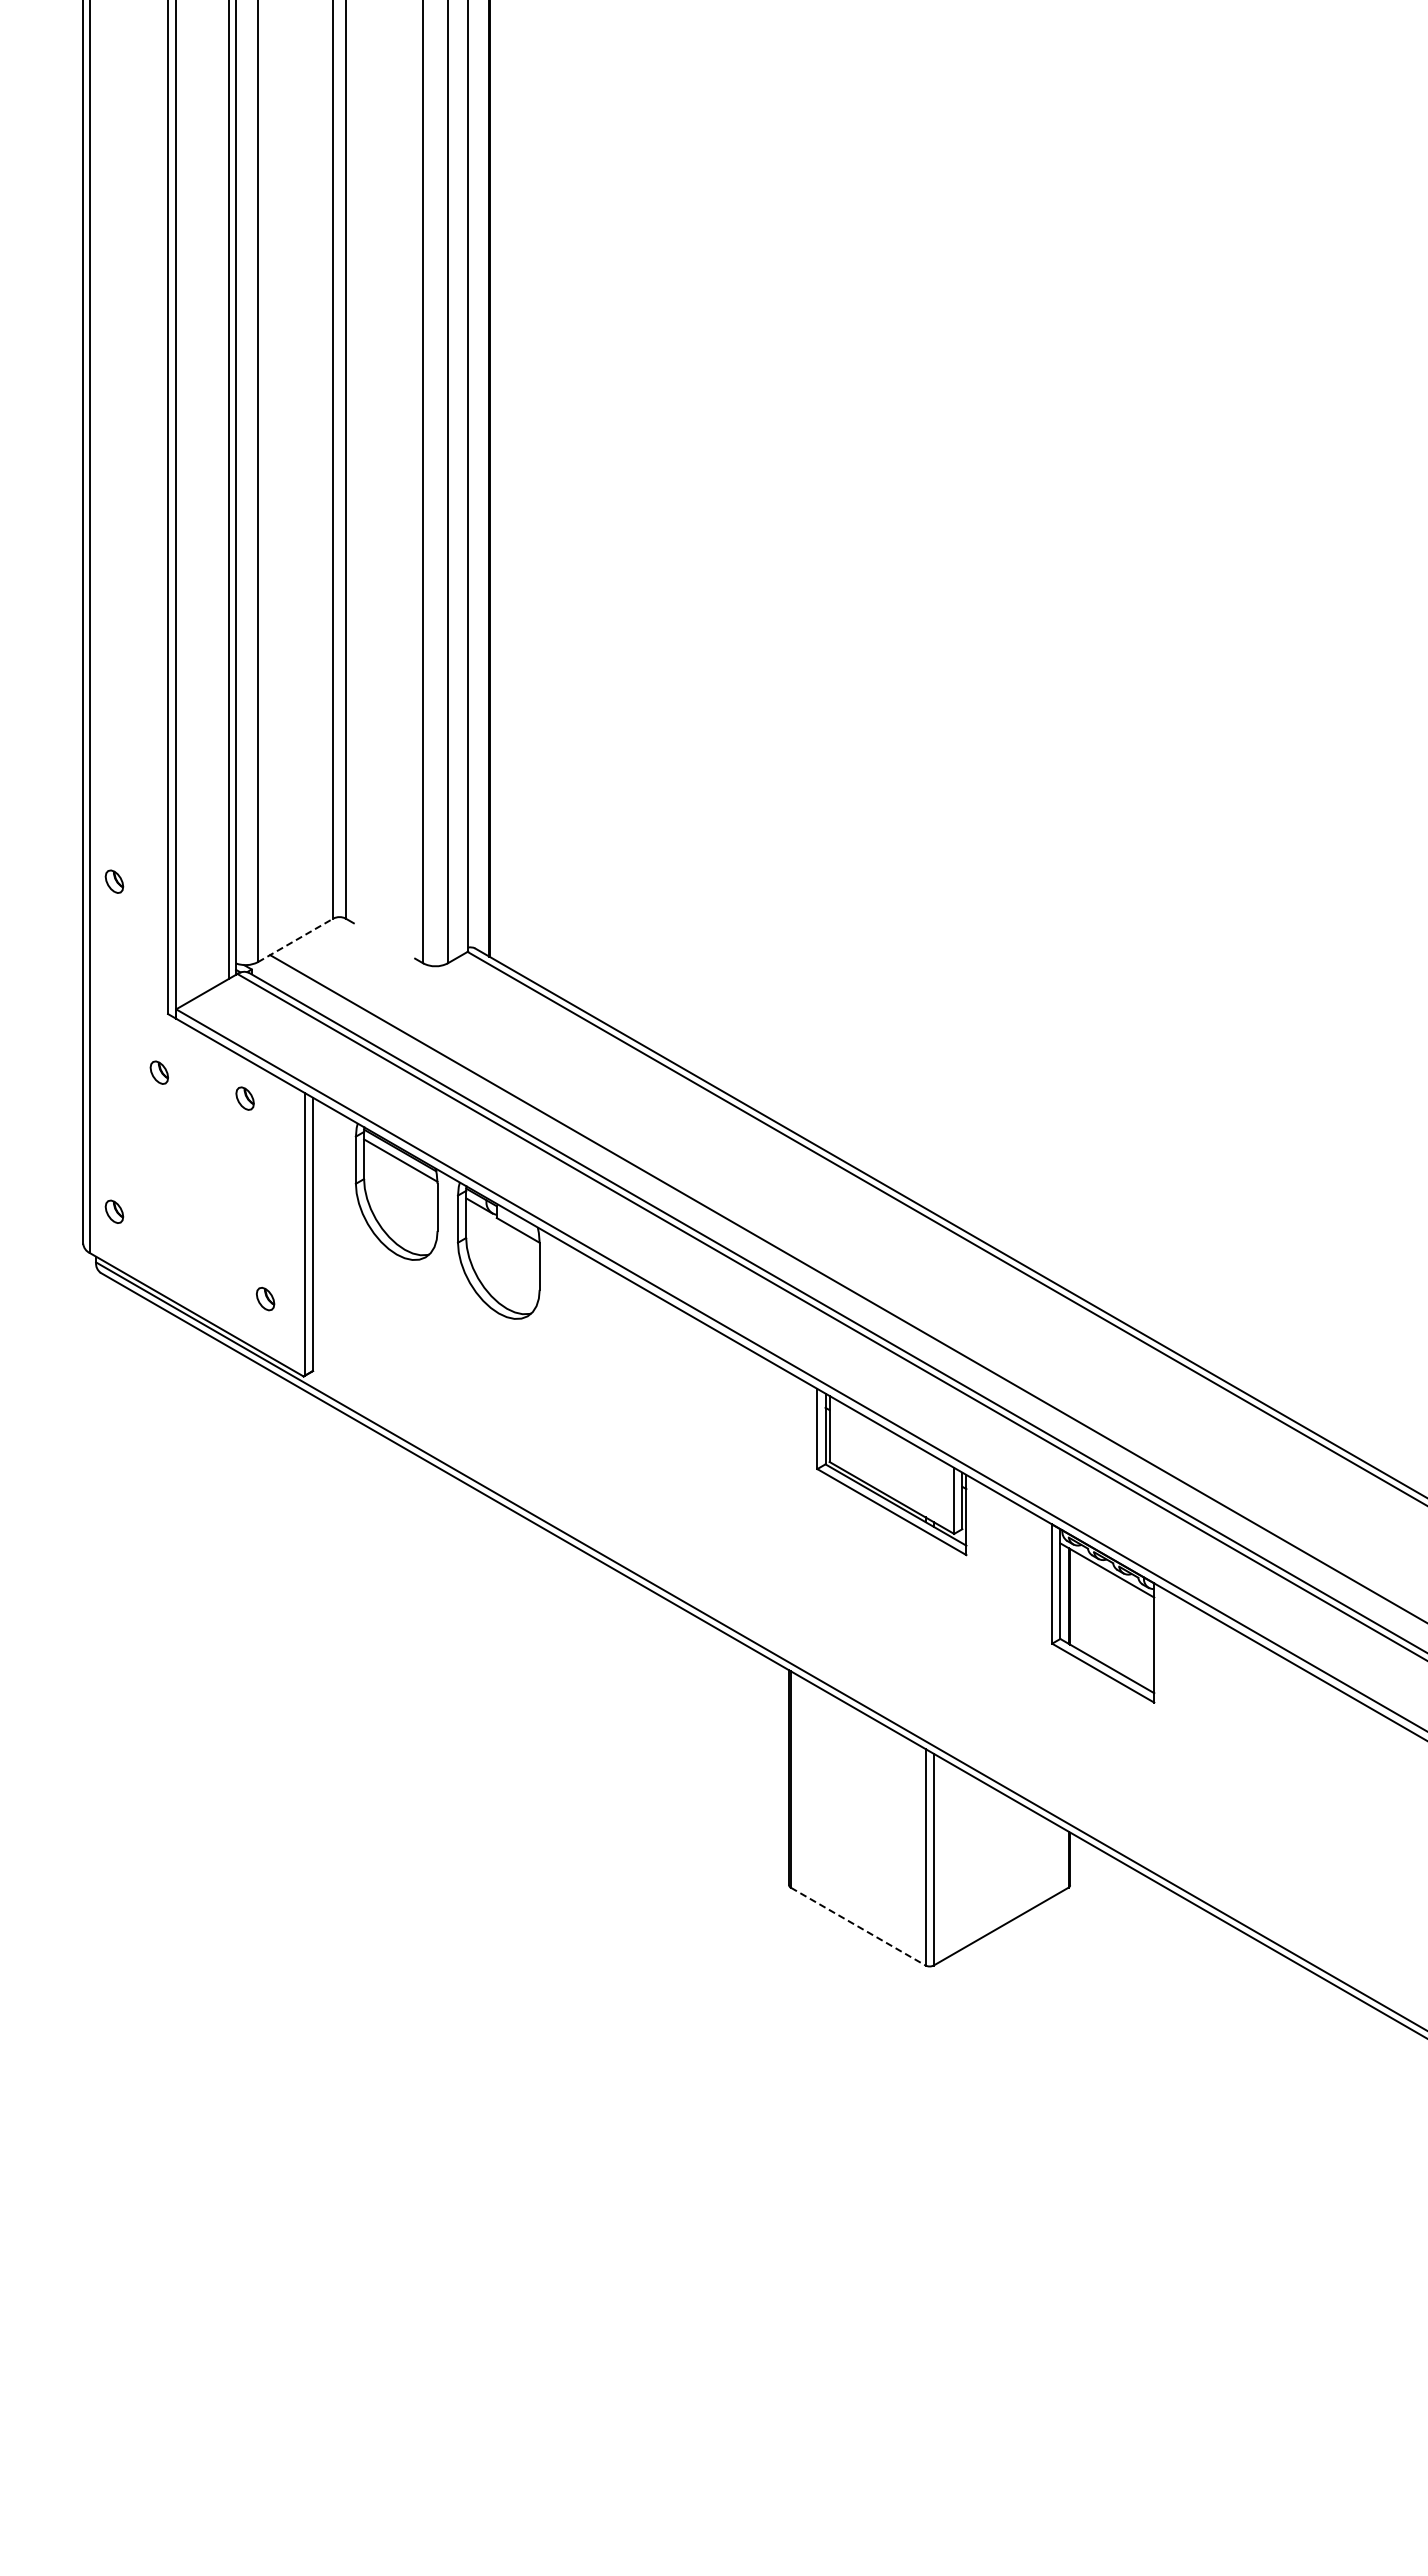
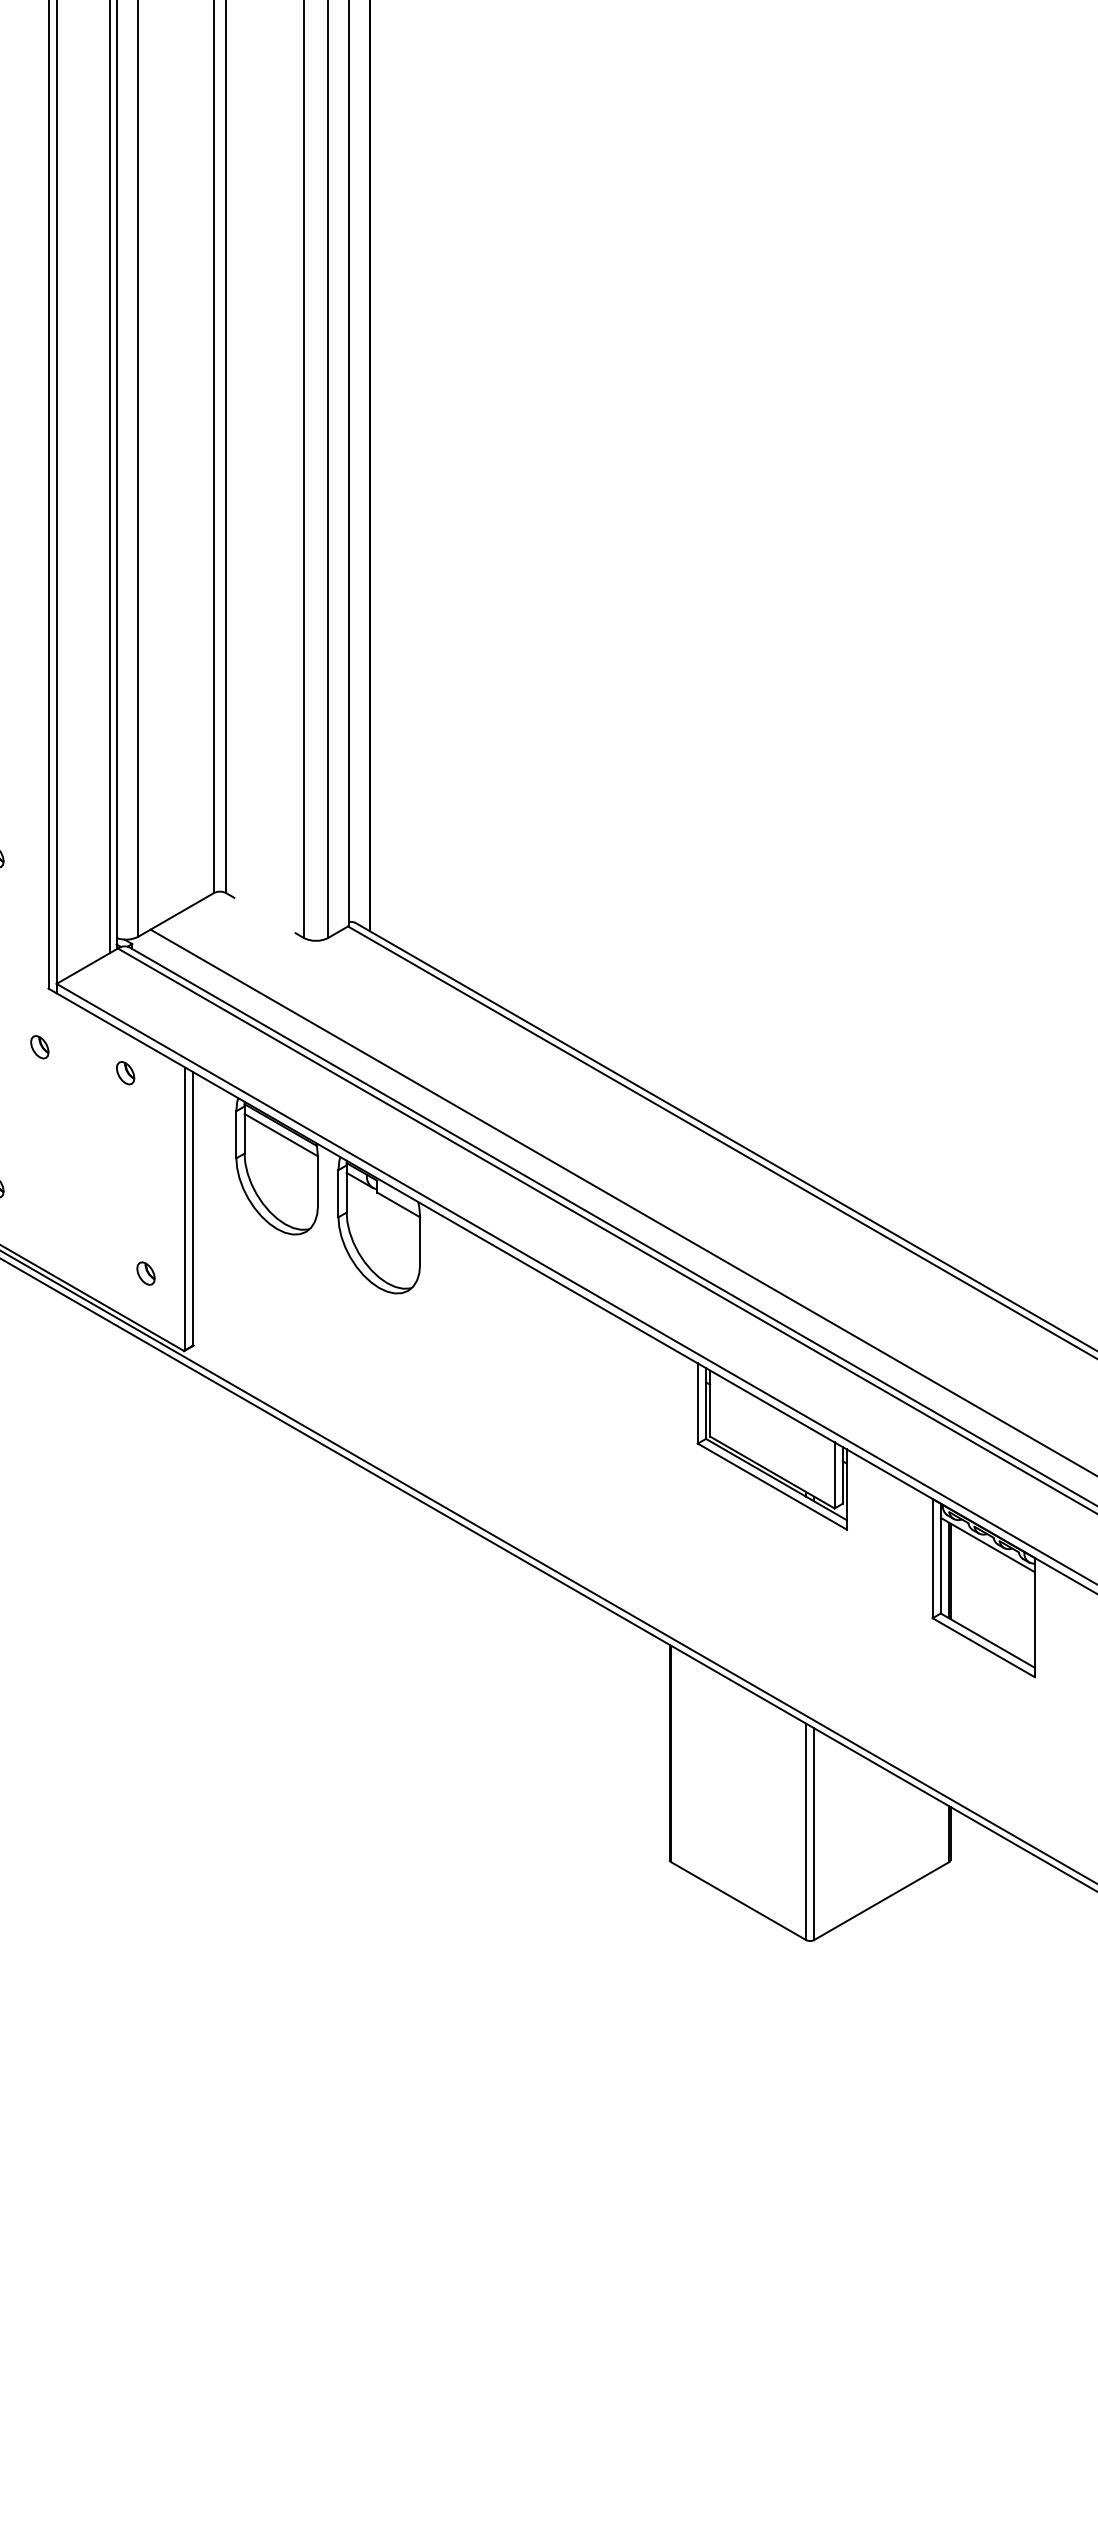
line: (295, 940) -> (175, 915), dashed -> solid
line: (858, 1926) -> (738, 1901), dashed -> solid

